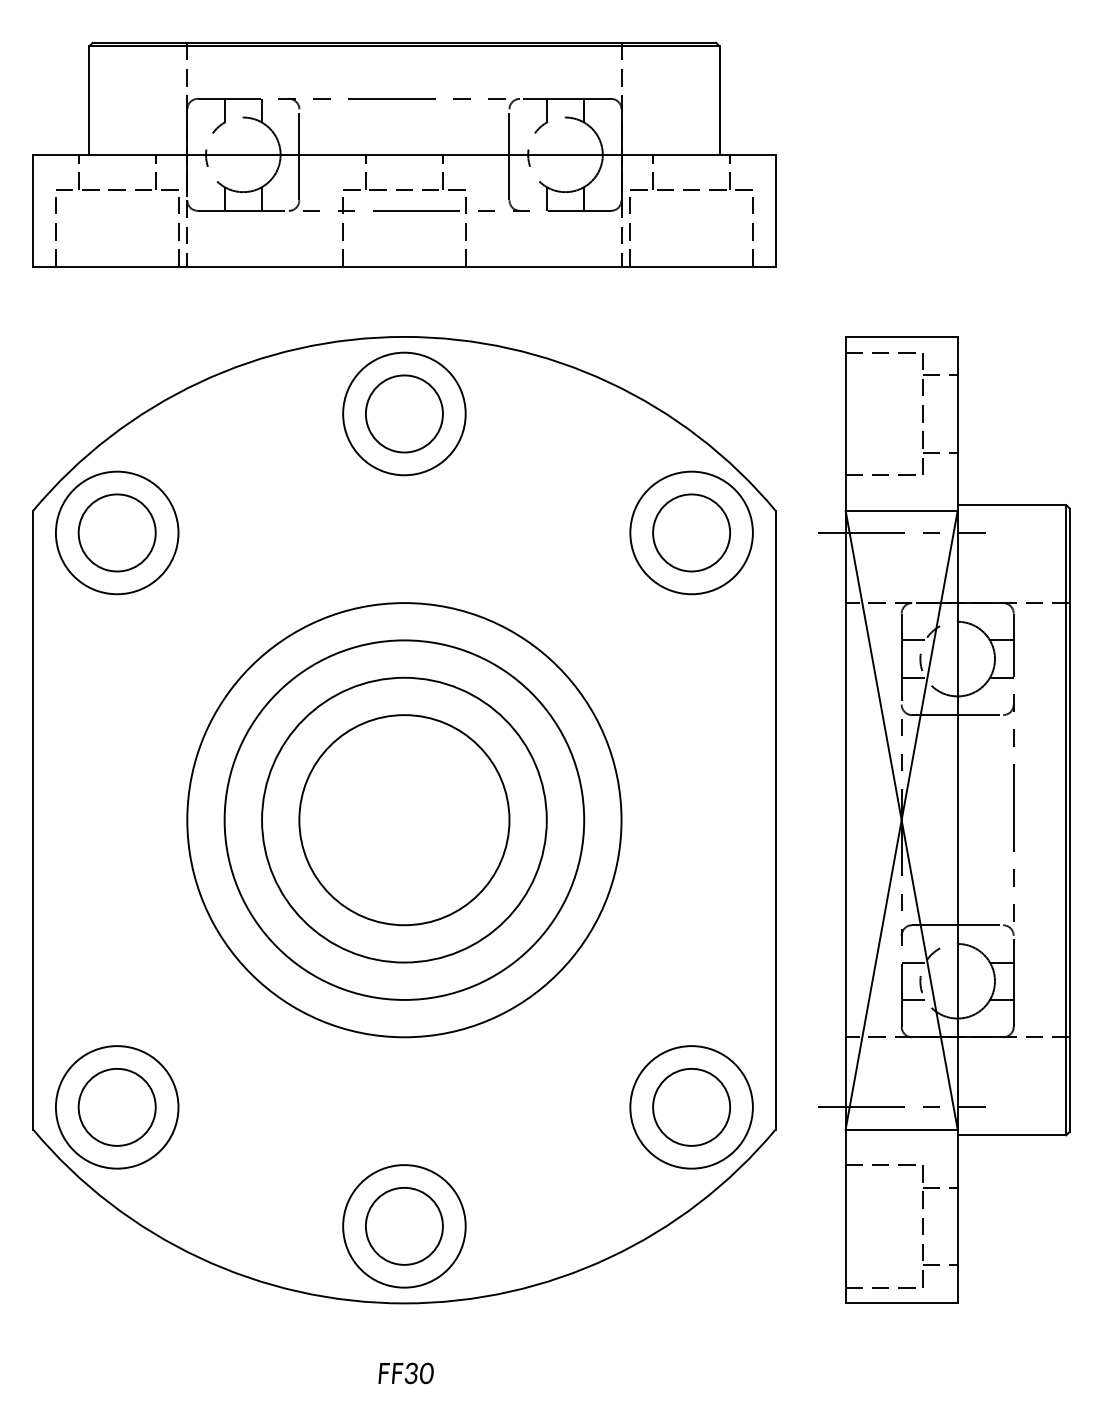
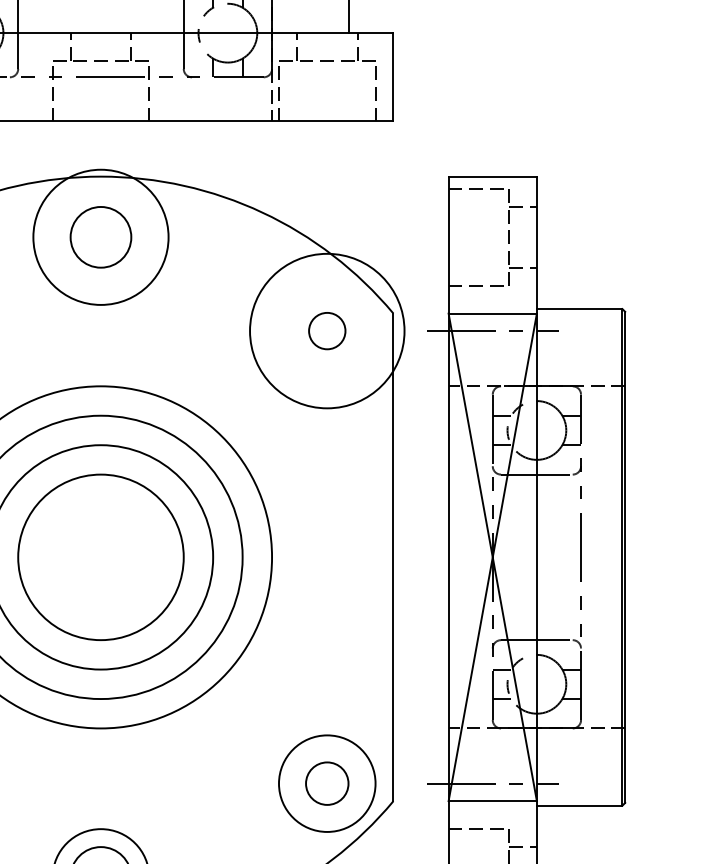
circle: (404, 413) -> (101, 236), size x1.4
circle: (691, 532) -> (327, 330), size x0.6
circle: (691, 532) -> (327, 330), size x1.6
circle: (691, 1106) -> (327, 782), size x0.7

